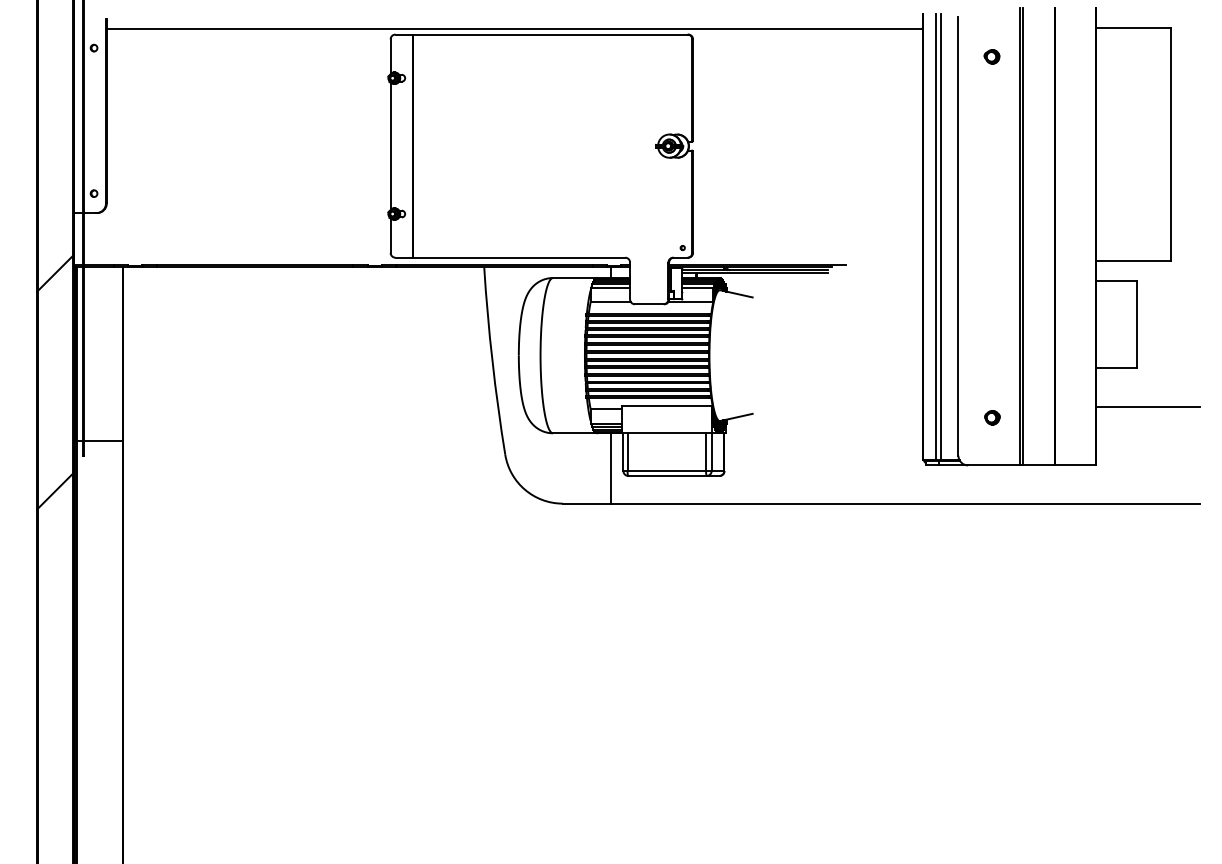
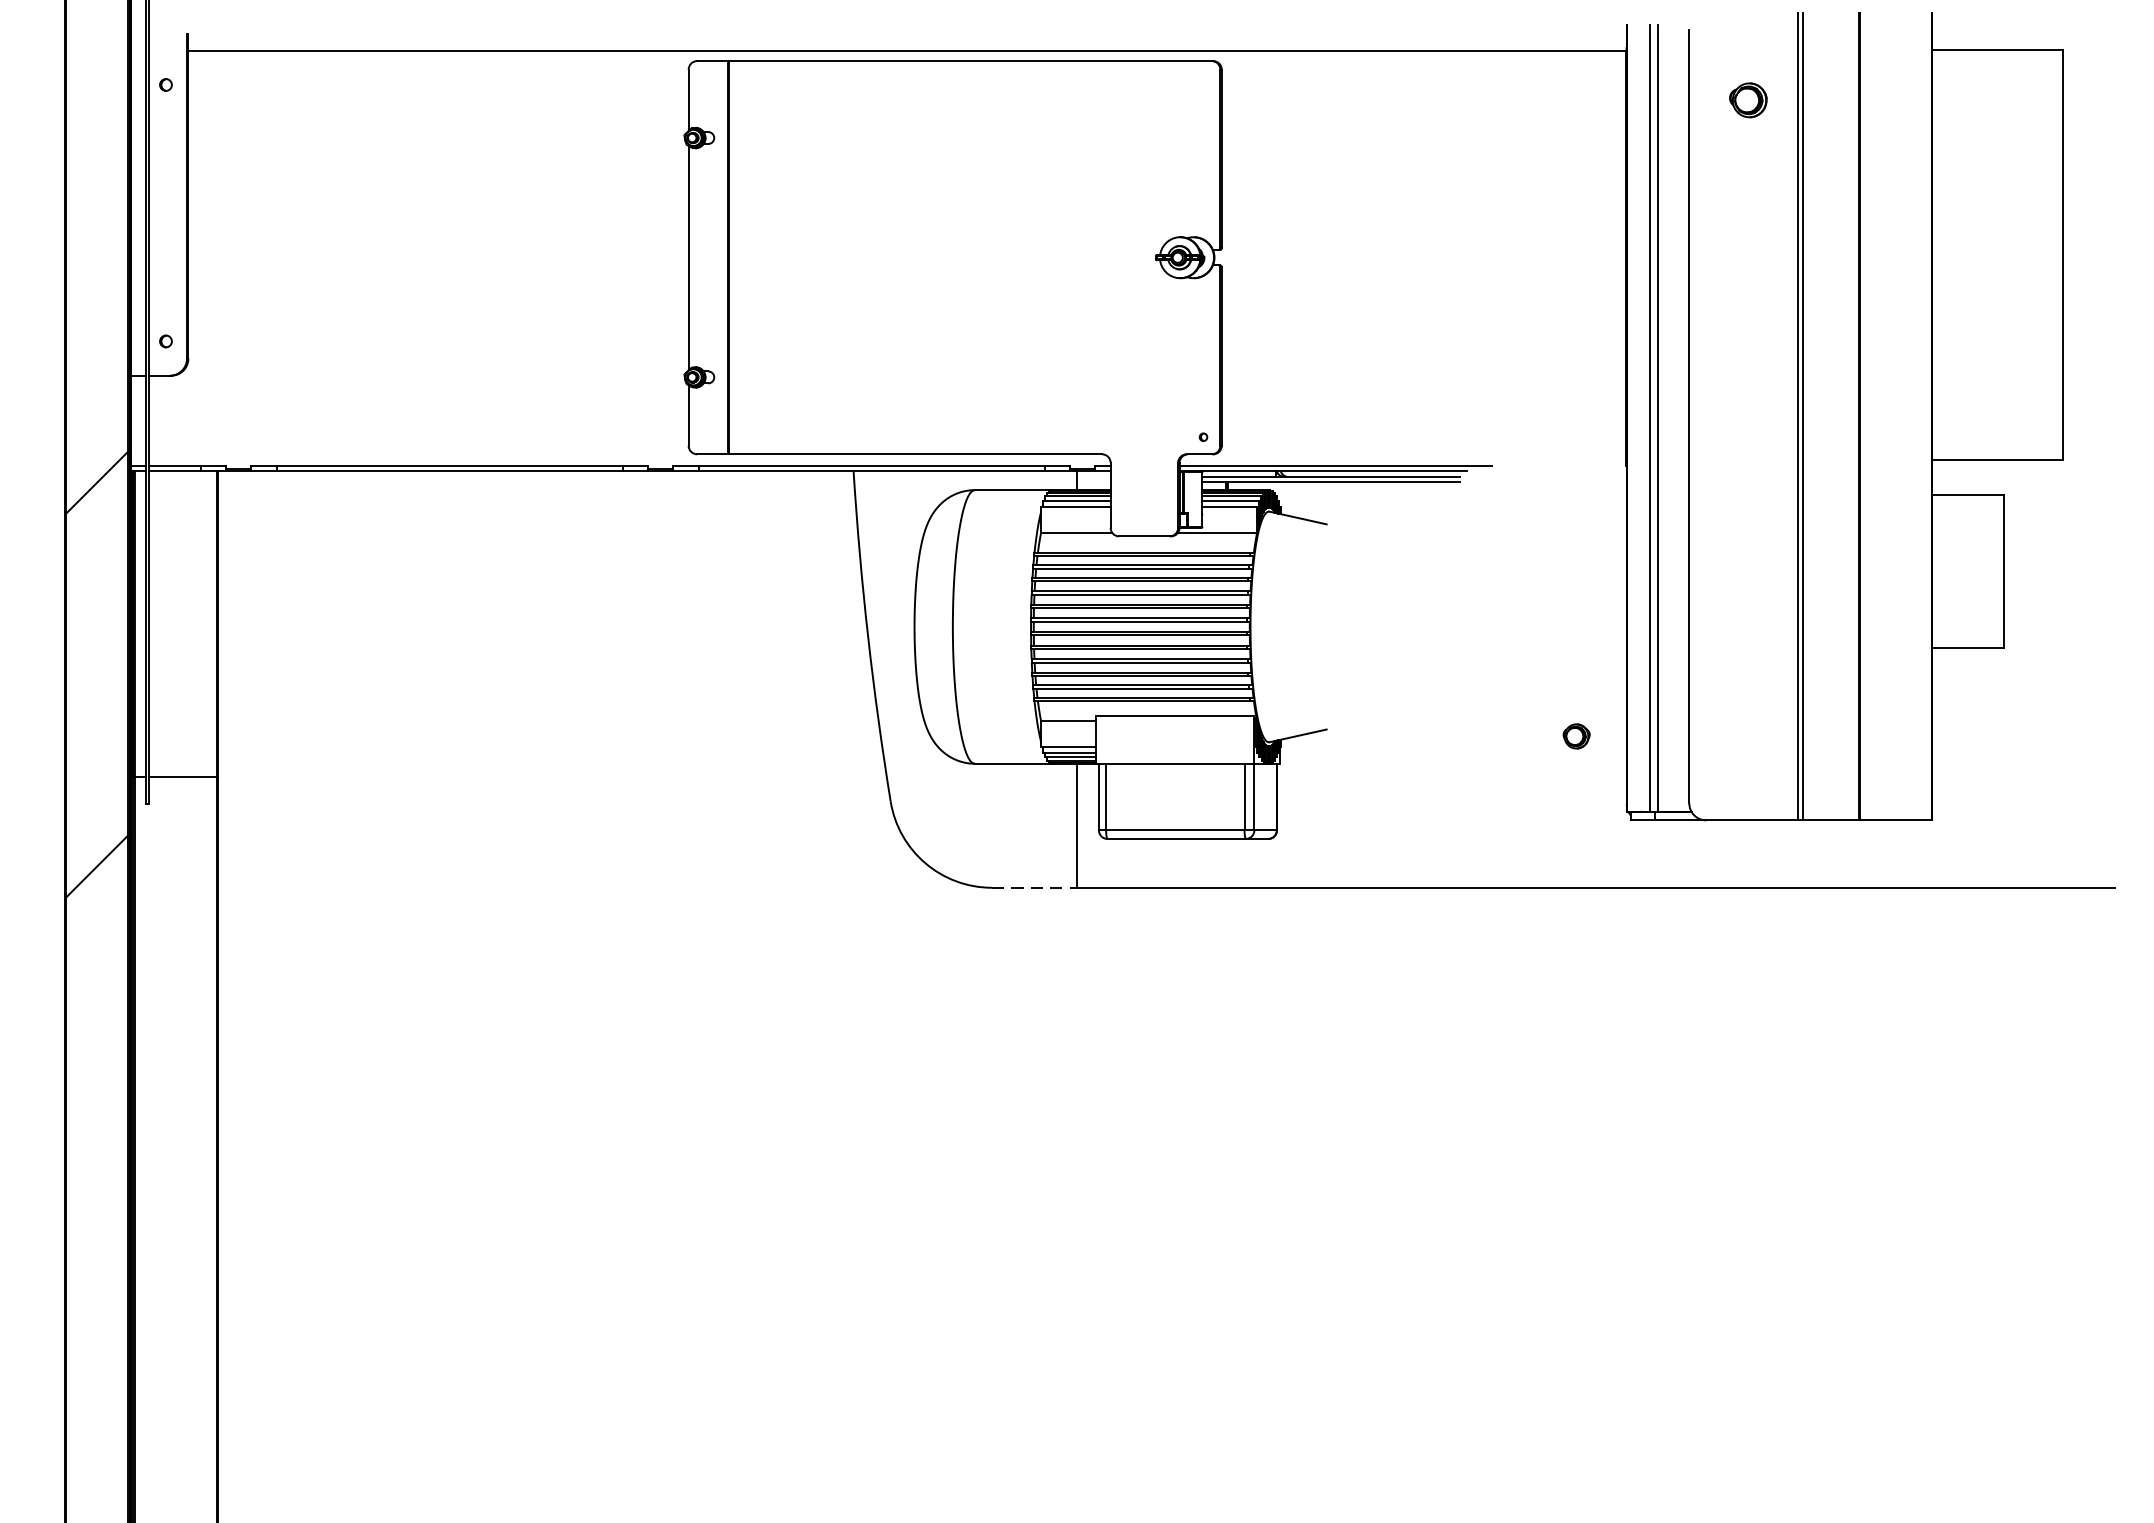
part: (991, 56) -> (1747, 99), size x1.4
line: (1148, 406) -> (2024, 716), removed
part: (992, 417) -> (1576, 735), moved
line: (587, 503) -> (1035, 887), solid -> dashed

